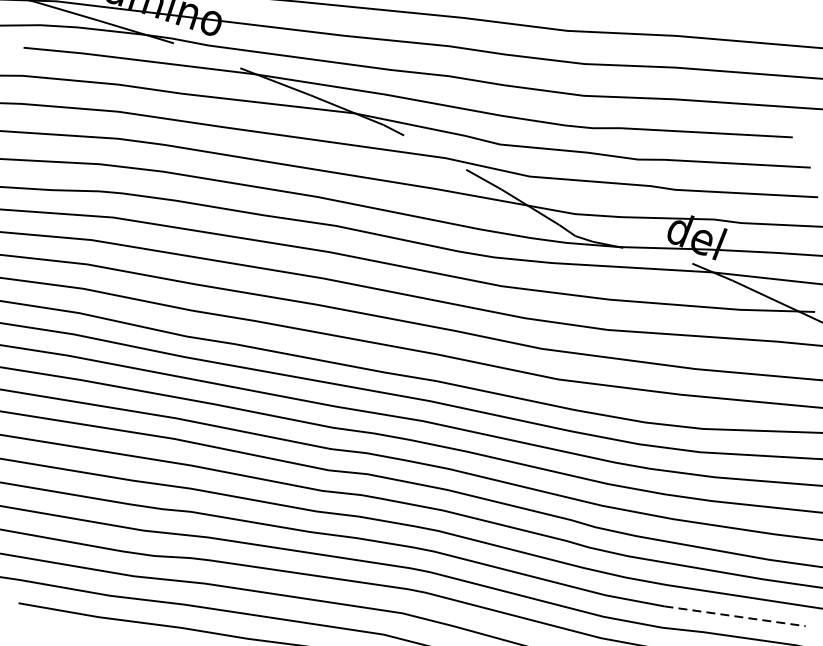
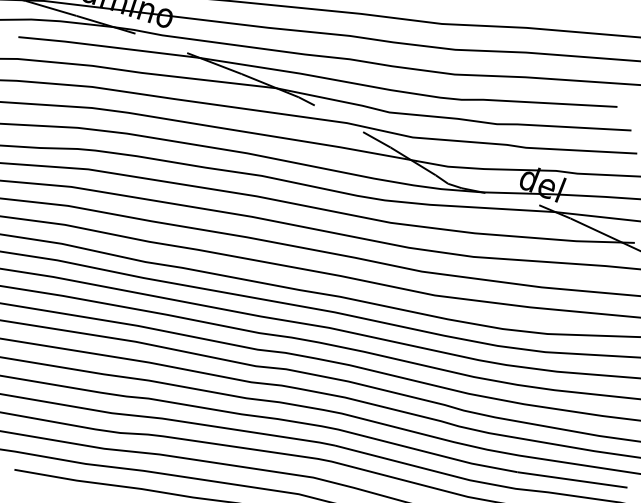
line: (735, 615) -> (572, 479), dashed -> solid

